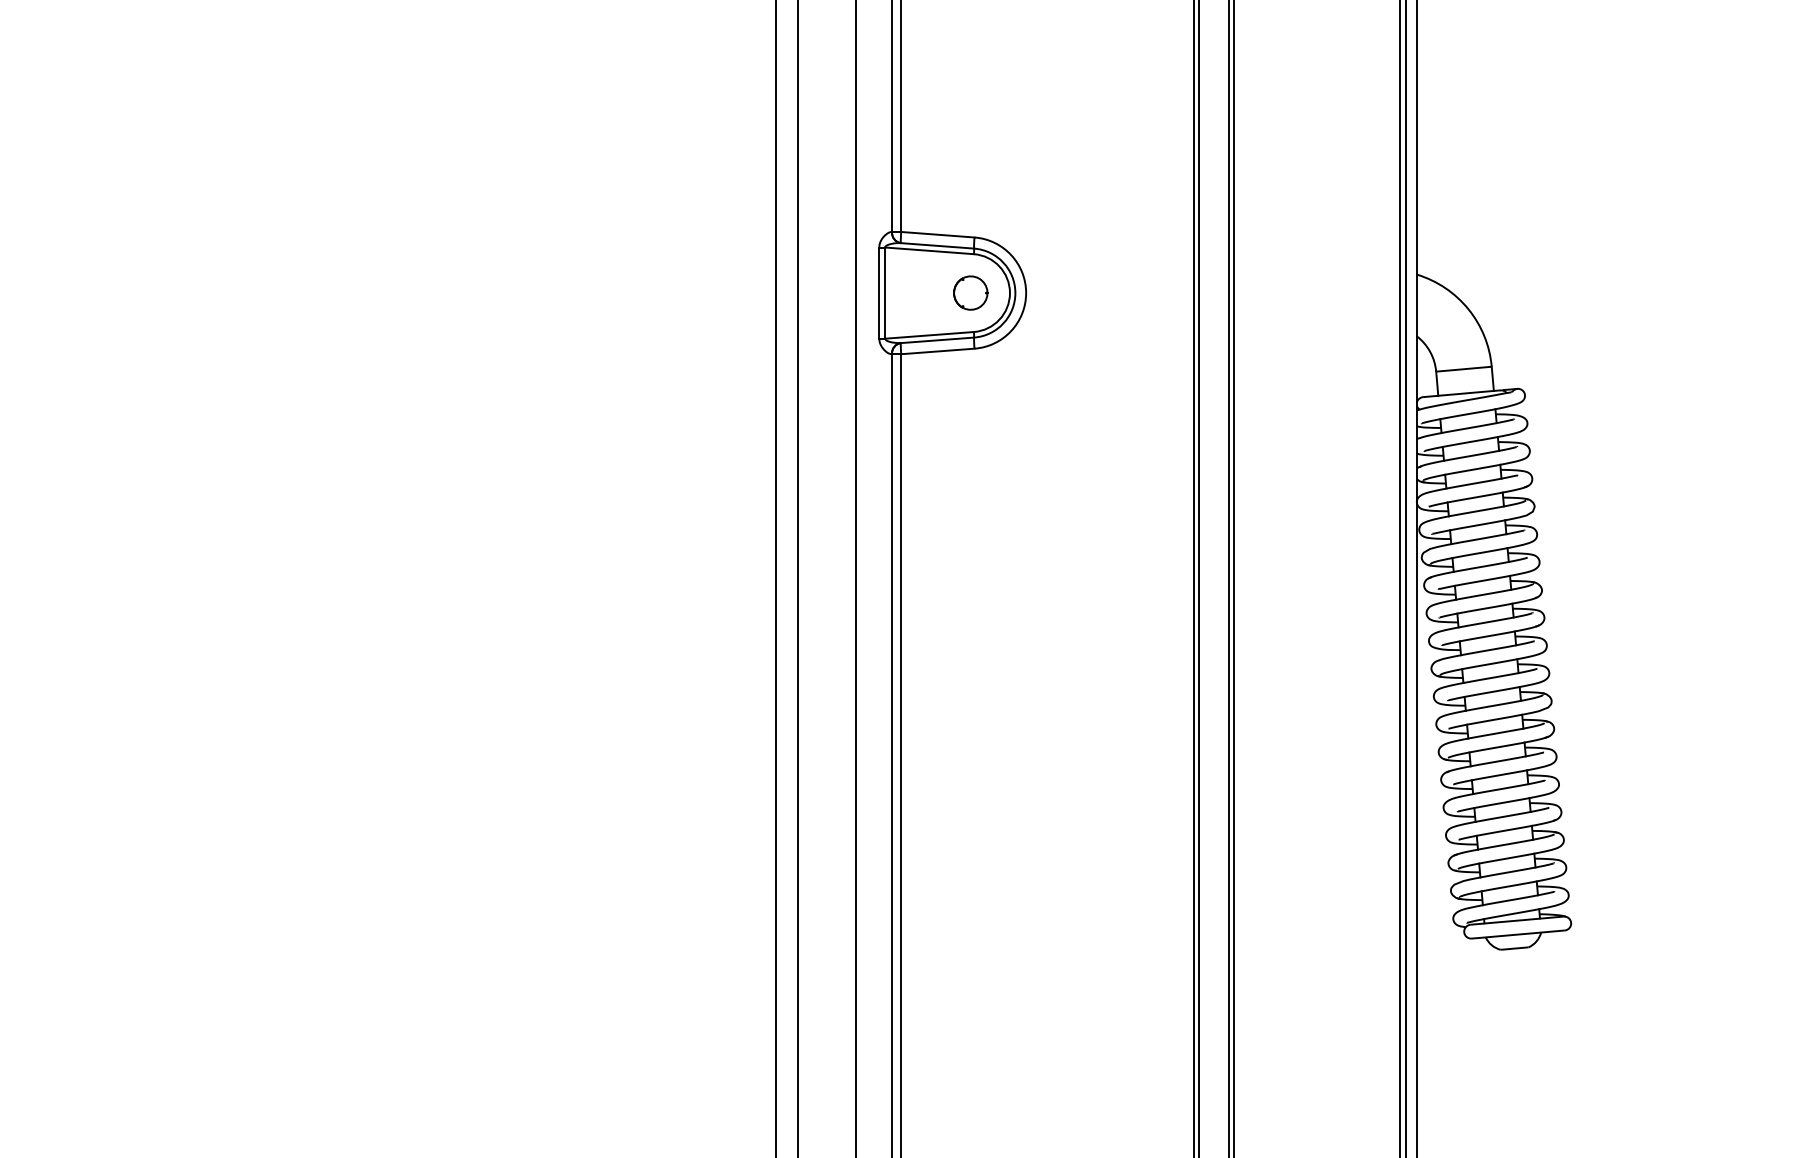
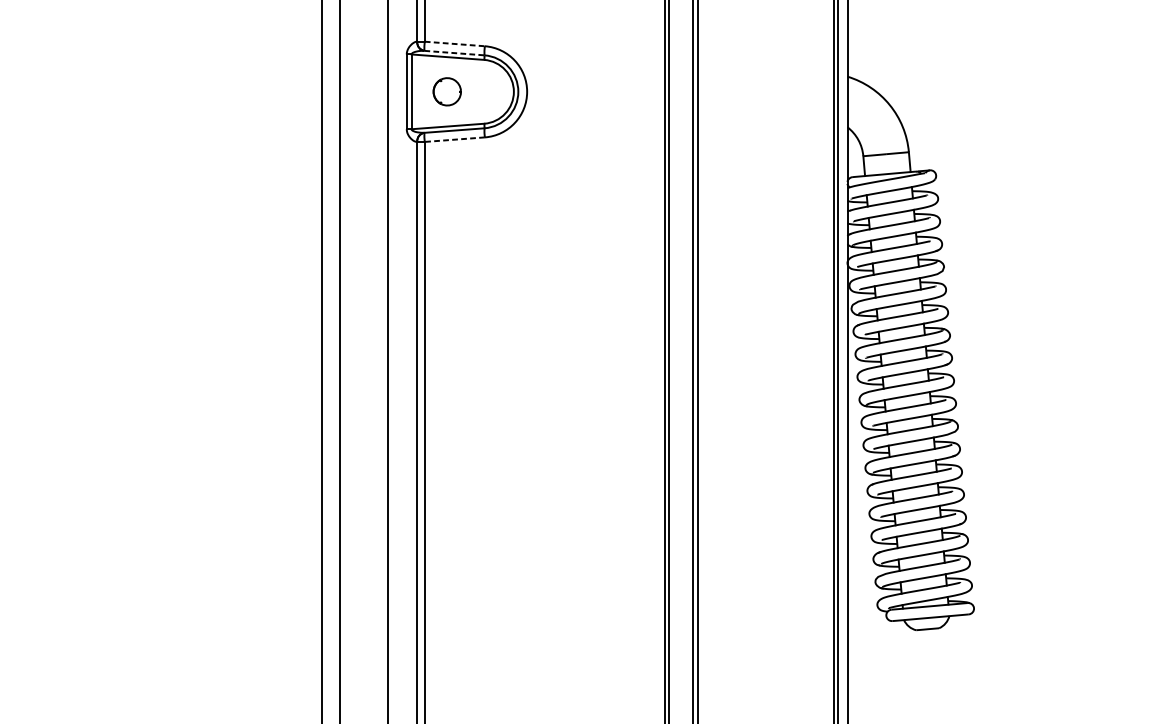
line: (937, 234) -> (454, 43), solid -> dashed
line: (937, 245) -> (454, 52), solid -> dashed
part: (970, 292) -> (447, 91), moved
line: (937, 351) -> (454, 139), solid -> dashed

